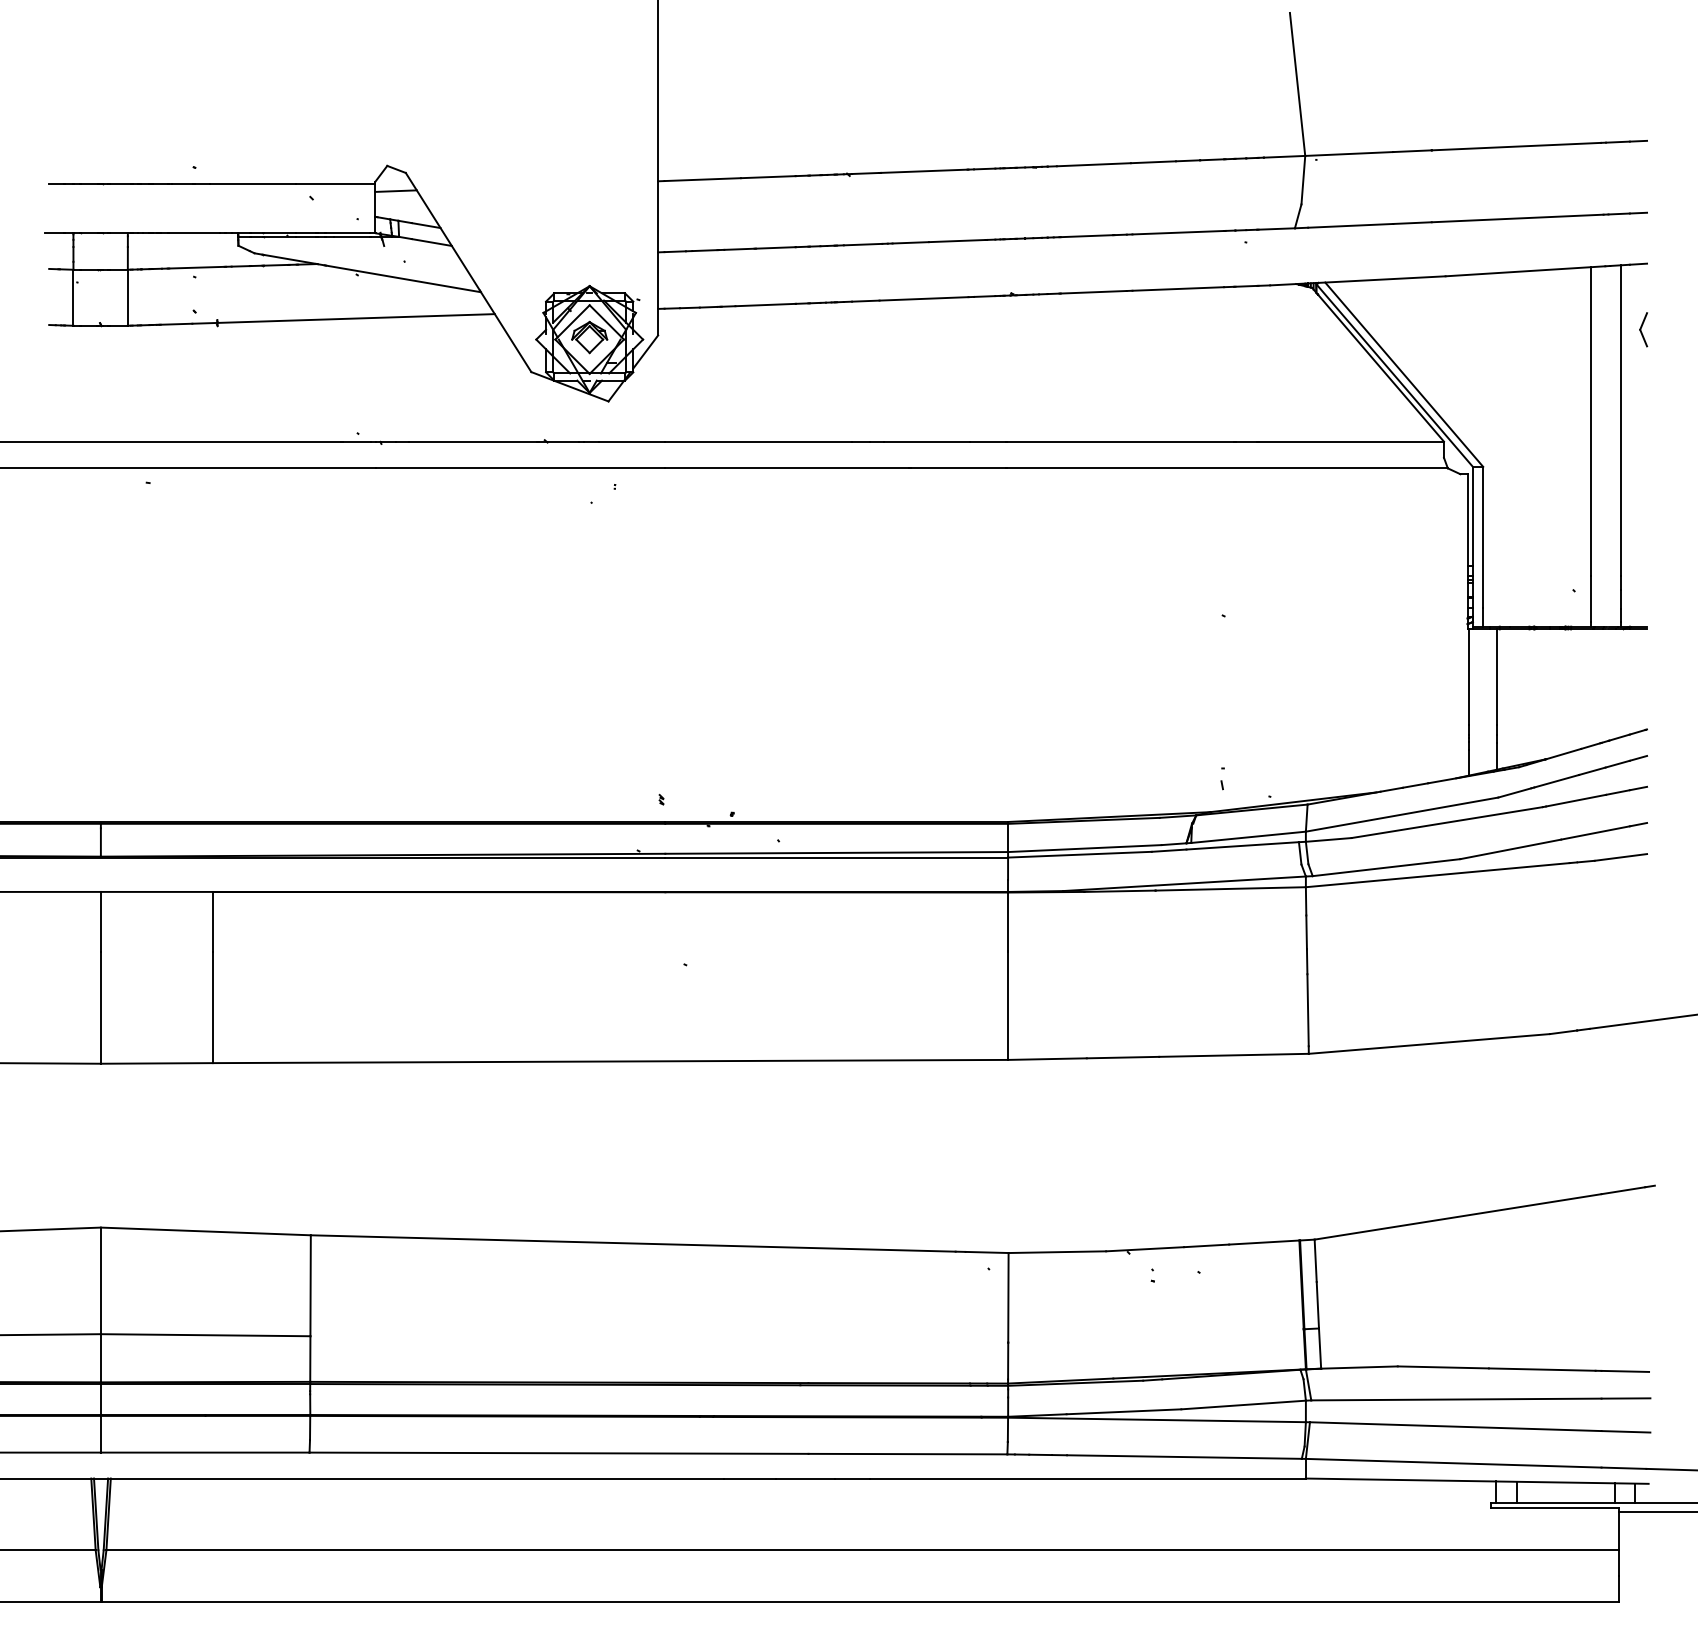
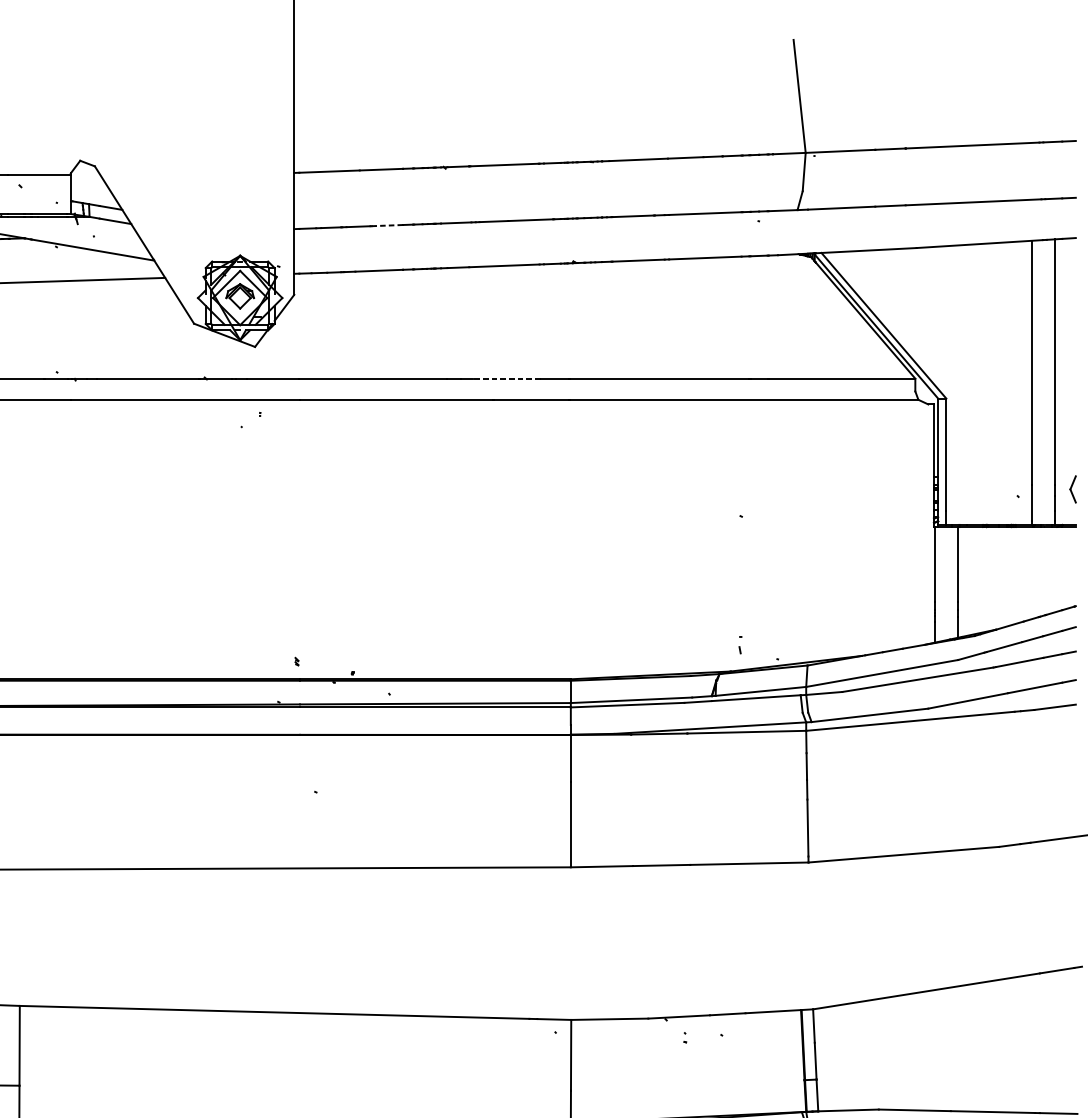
line: (395, 190) -> (86, 180), removed
line: (775, 247) -> (387, 225), solid -> dashed
part: (1643, 329) -> (1073, 489), moved
line: (926, 442) -> (506, 379), solid -> dashed

